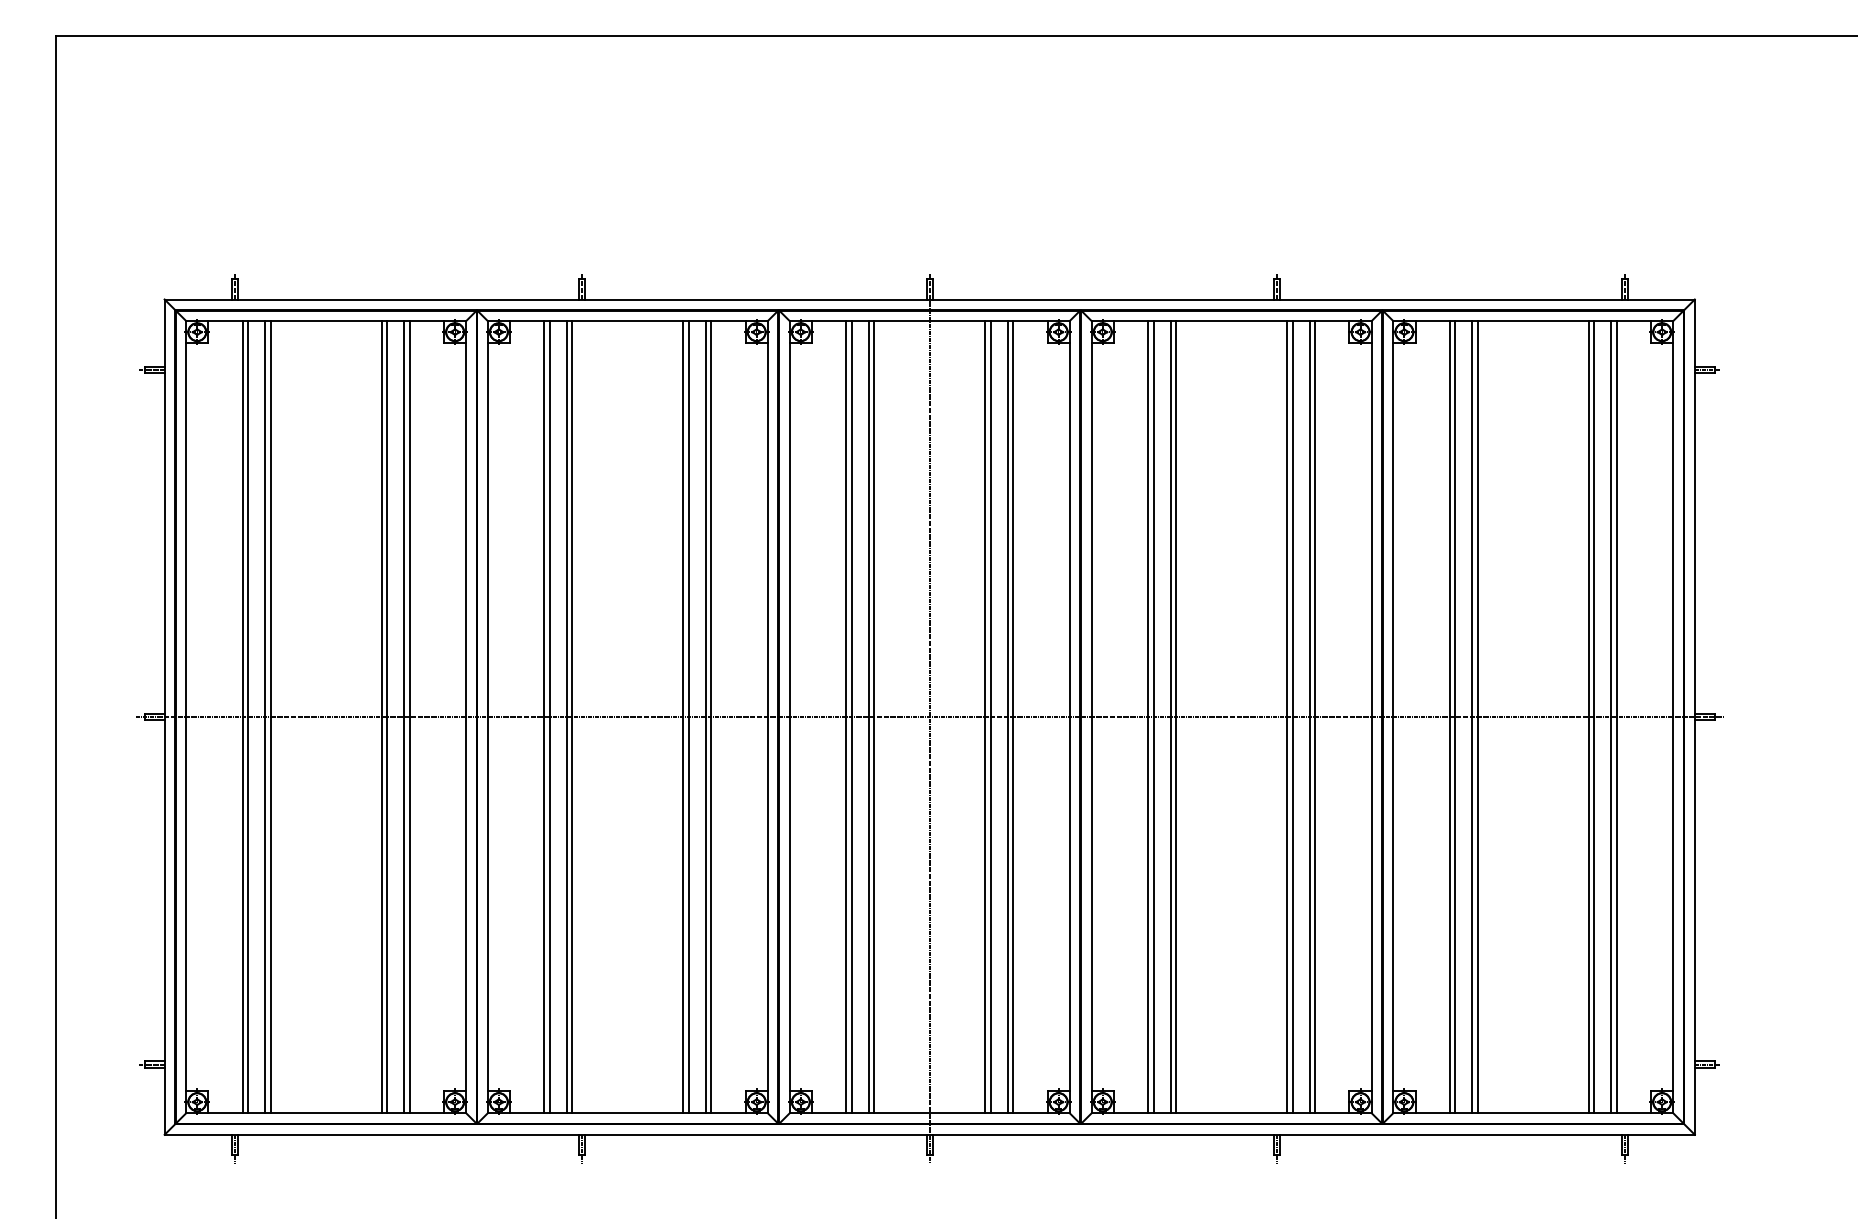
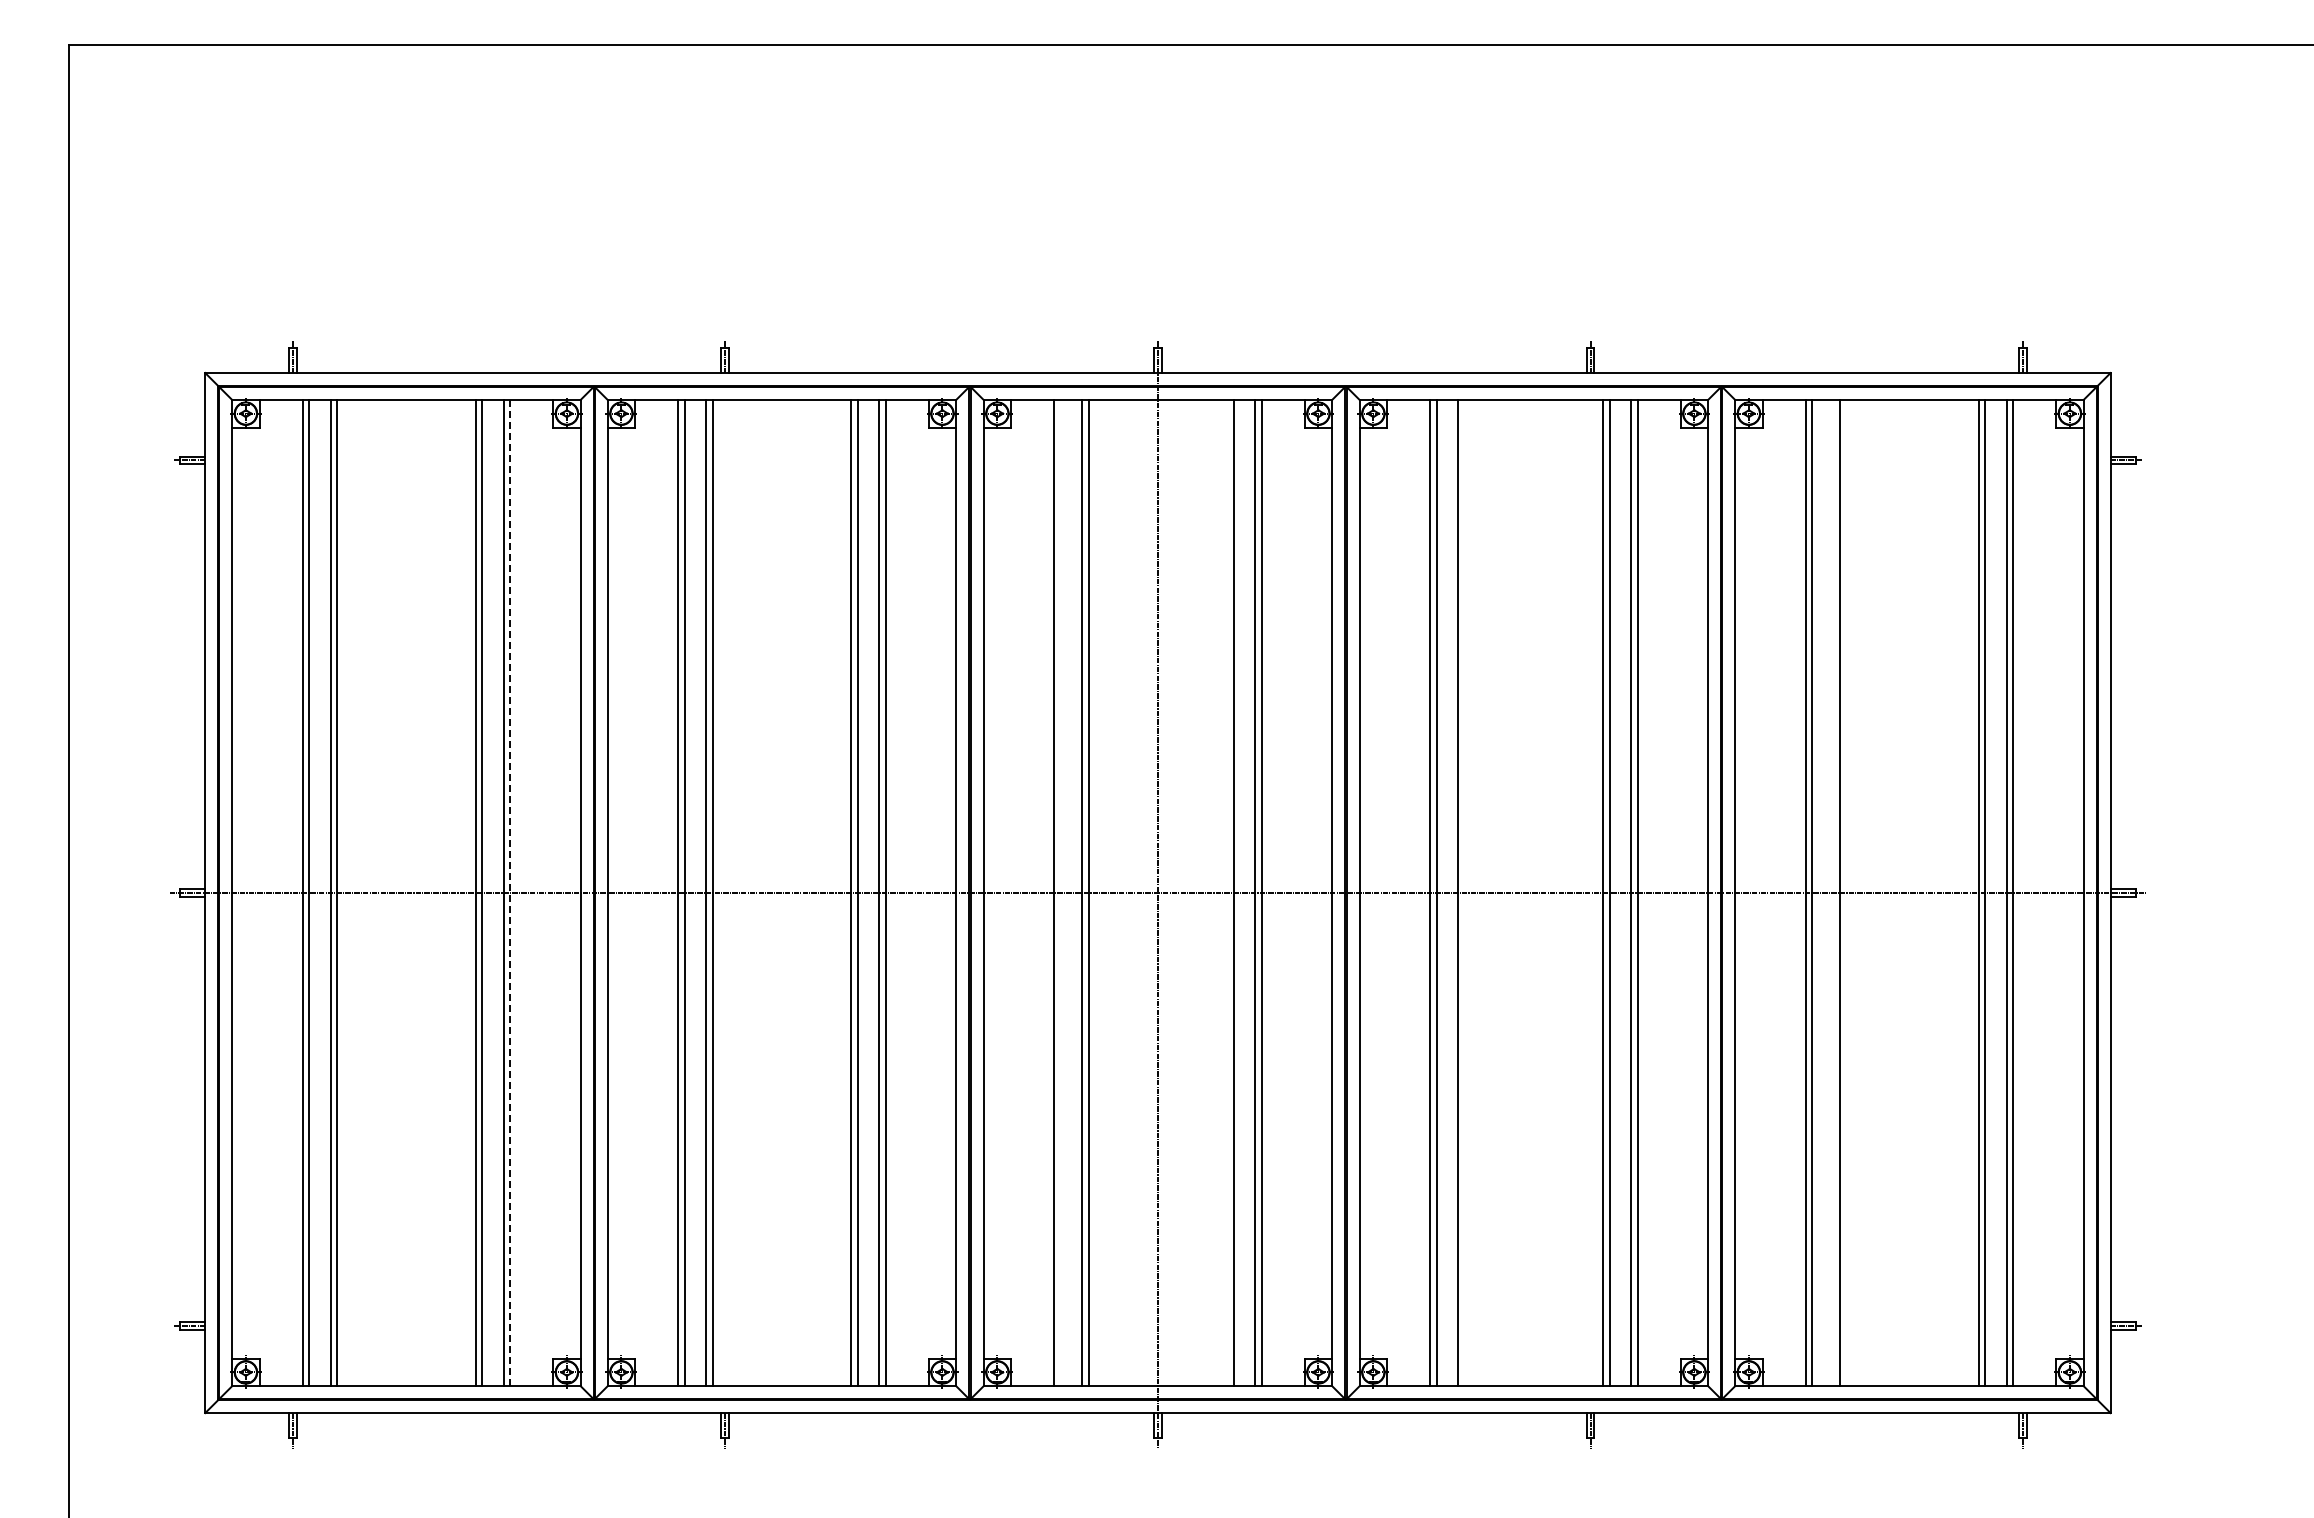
line: (409, 716) -> (510, 892), solid -> dashed
line: (851, 716) -> (1060, 892), removed
line: (985, 716) -> (1227, 892), removed
line: (1175, 716) -> (1464, 892), removed
line: (1472, 716) -> (1833, 892), removed

